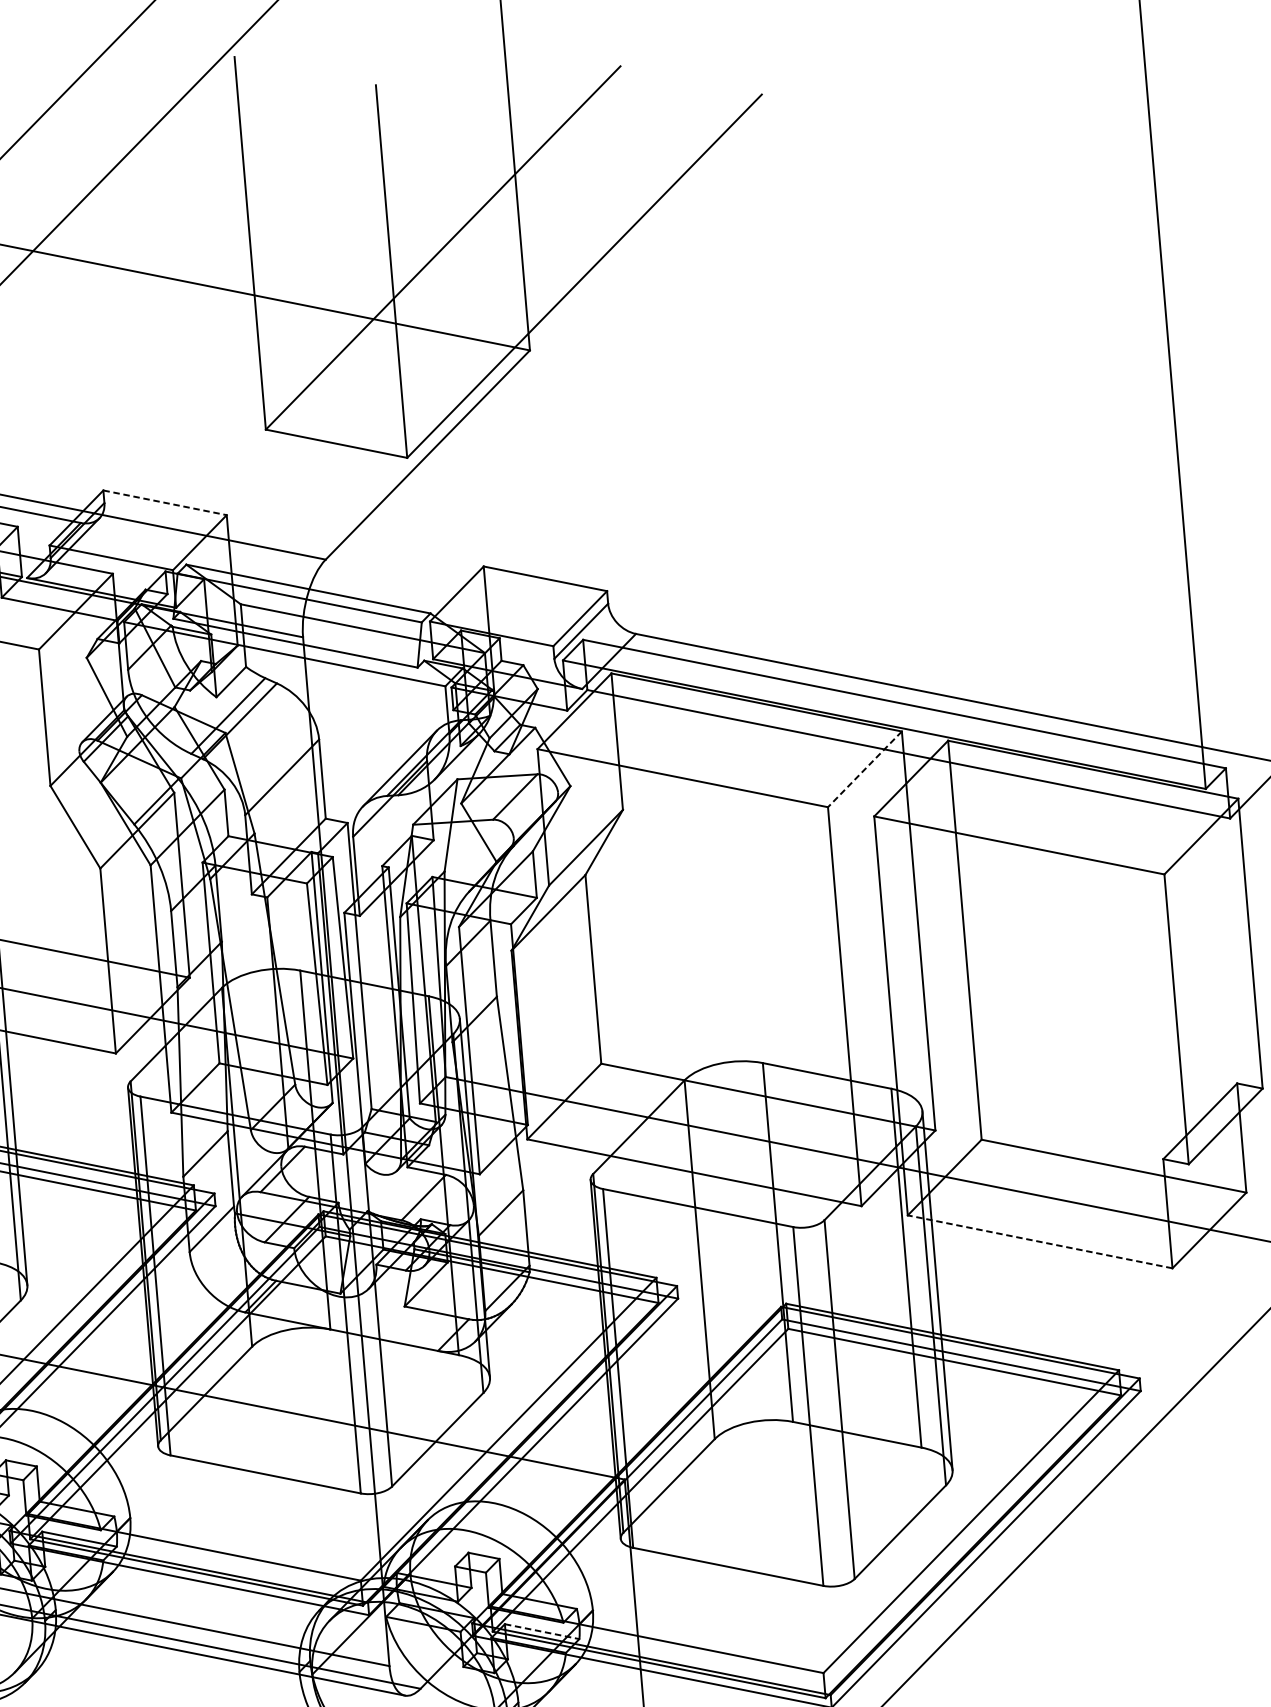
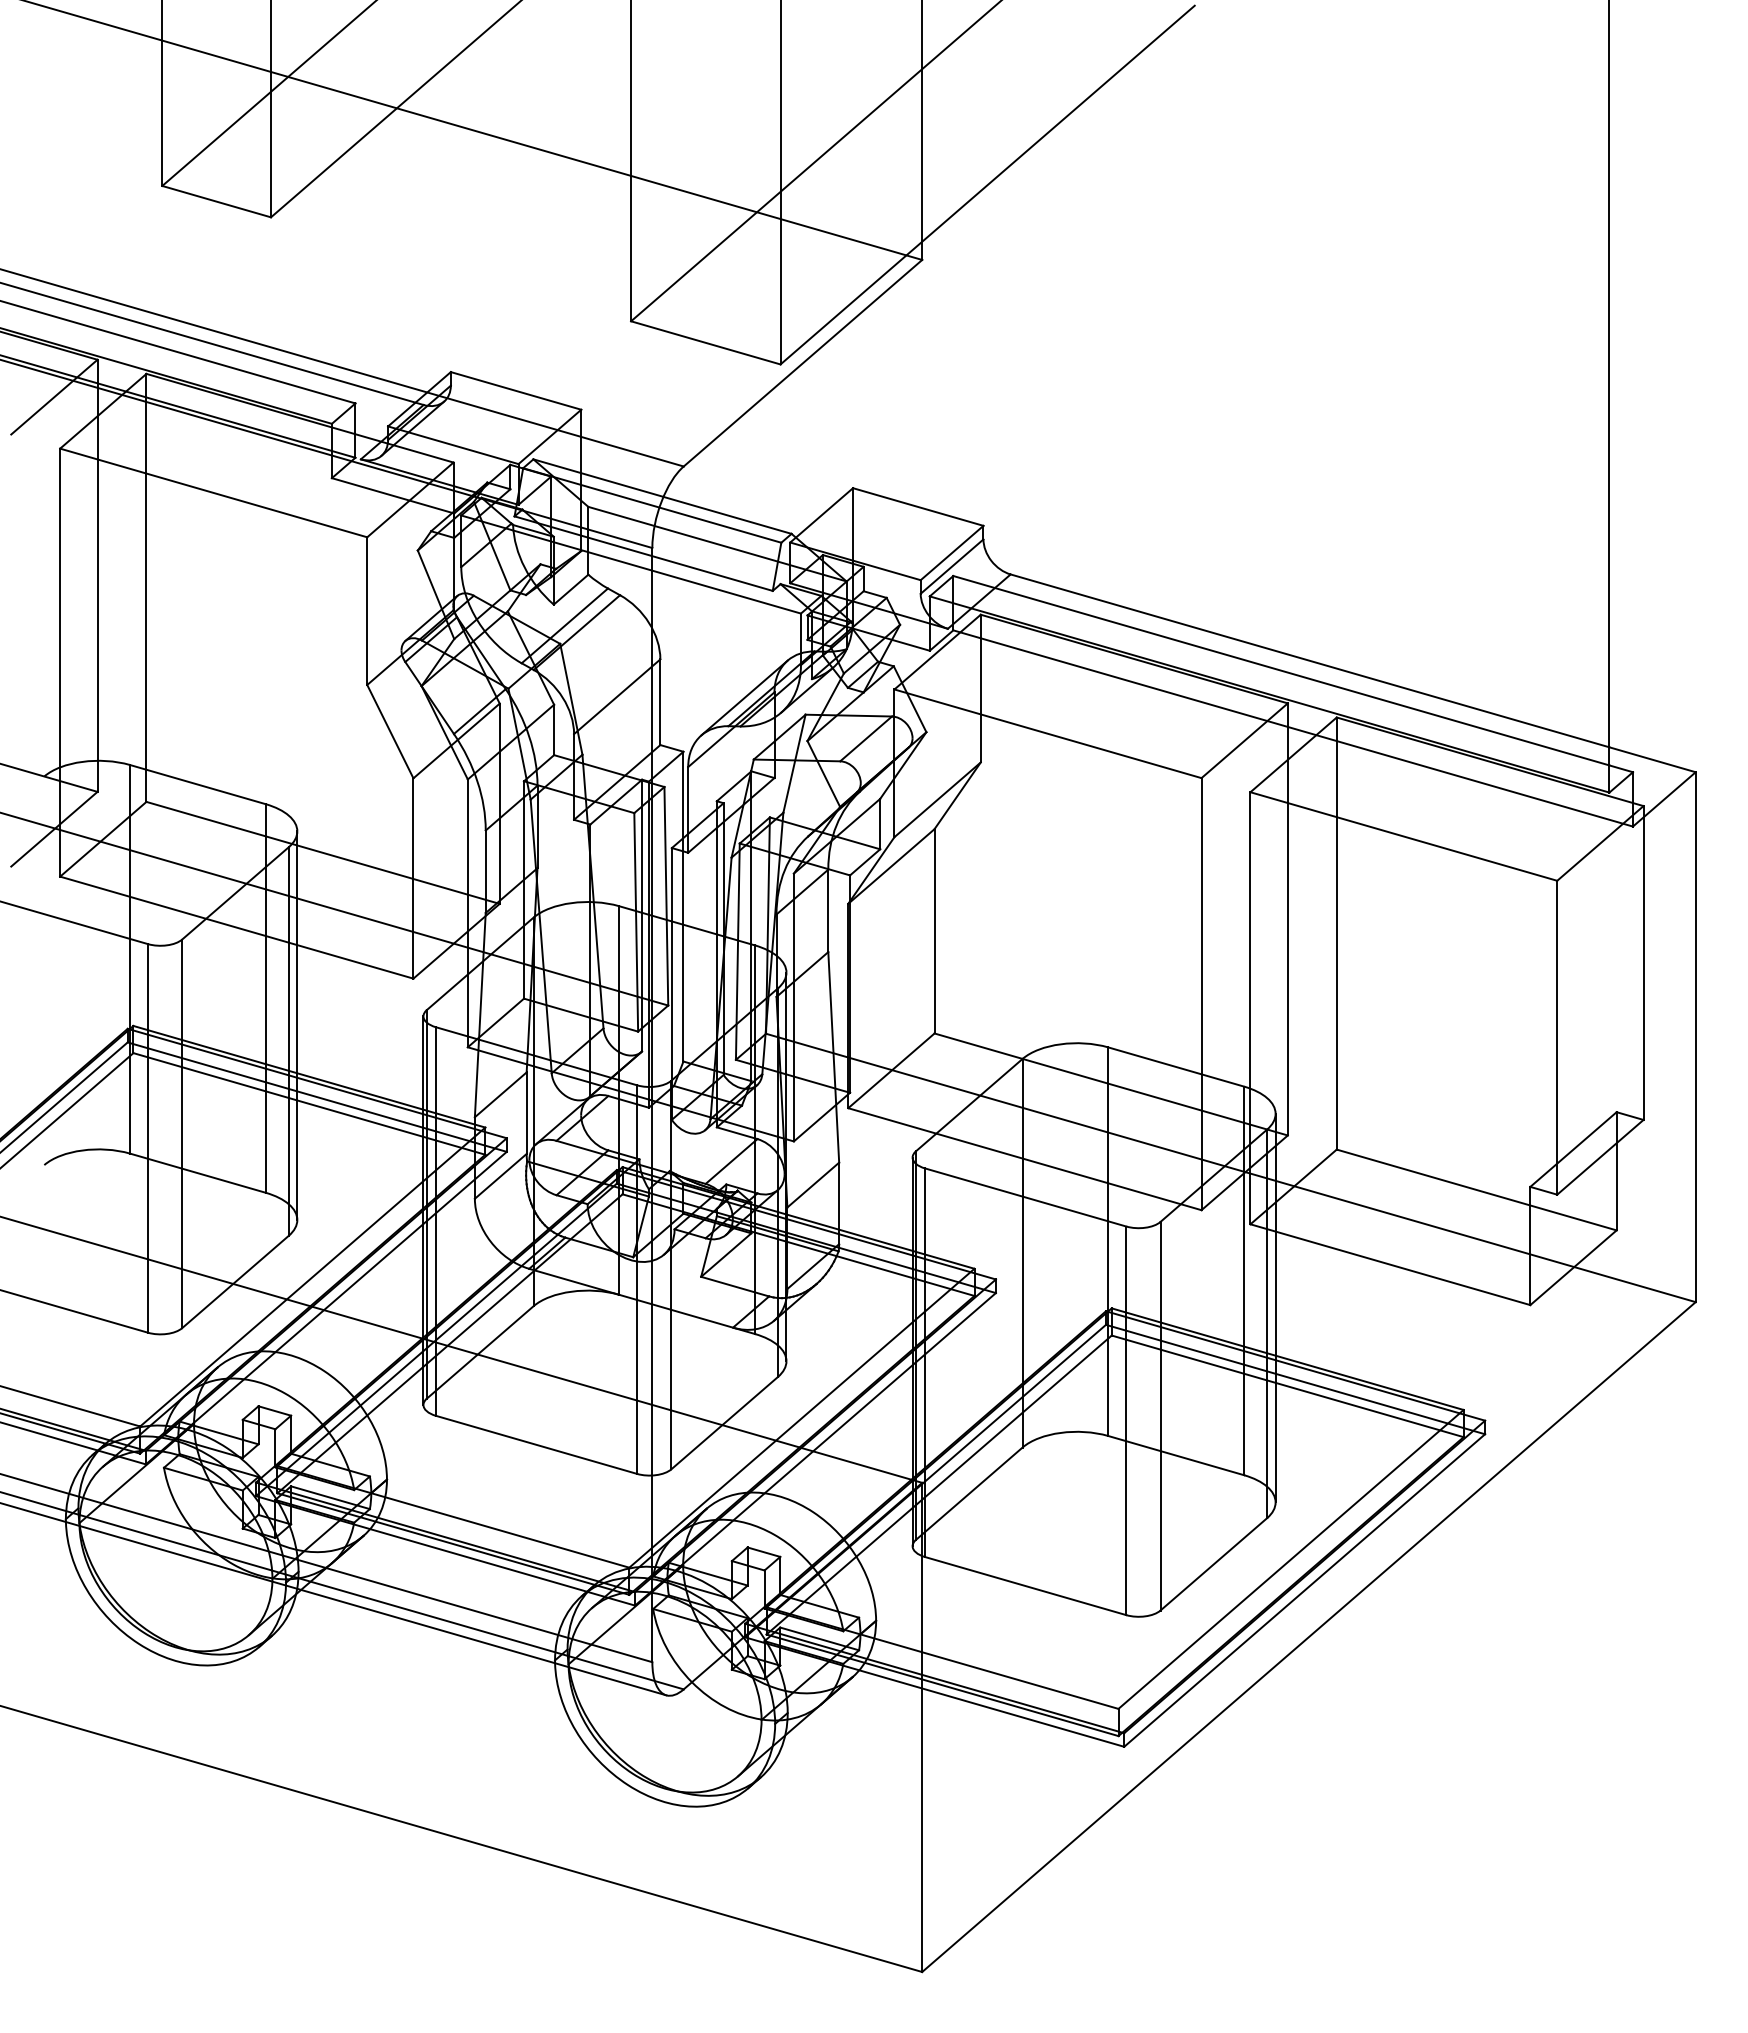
line: (165, 502) -> (516, 390), dashed -> solid
line: (864, 770) -> (1244, 741), dashed -> solid
line: (1040, 1241) -> (1390, 1264), dashed -> solid
line: (541, 1631) -> (819, 1638), dashed -> solid

